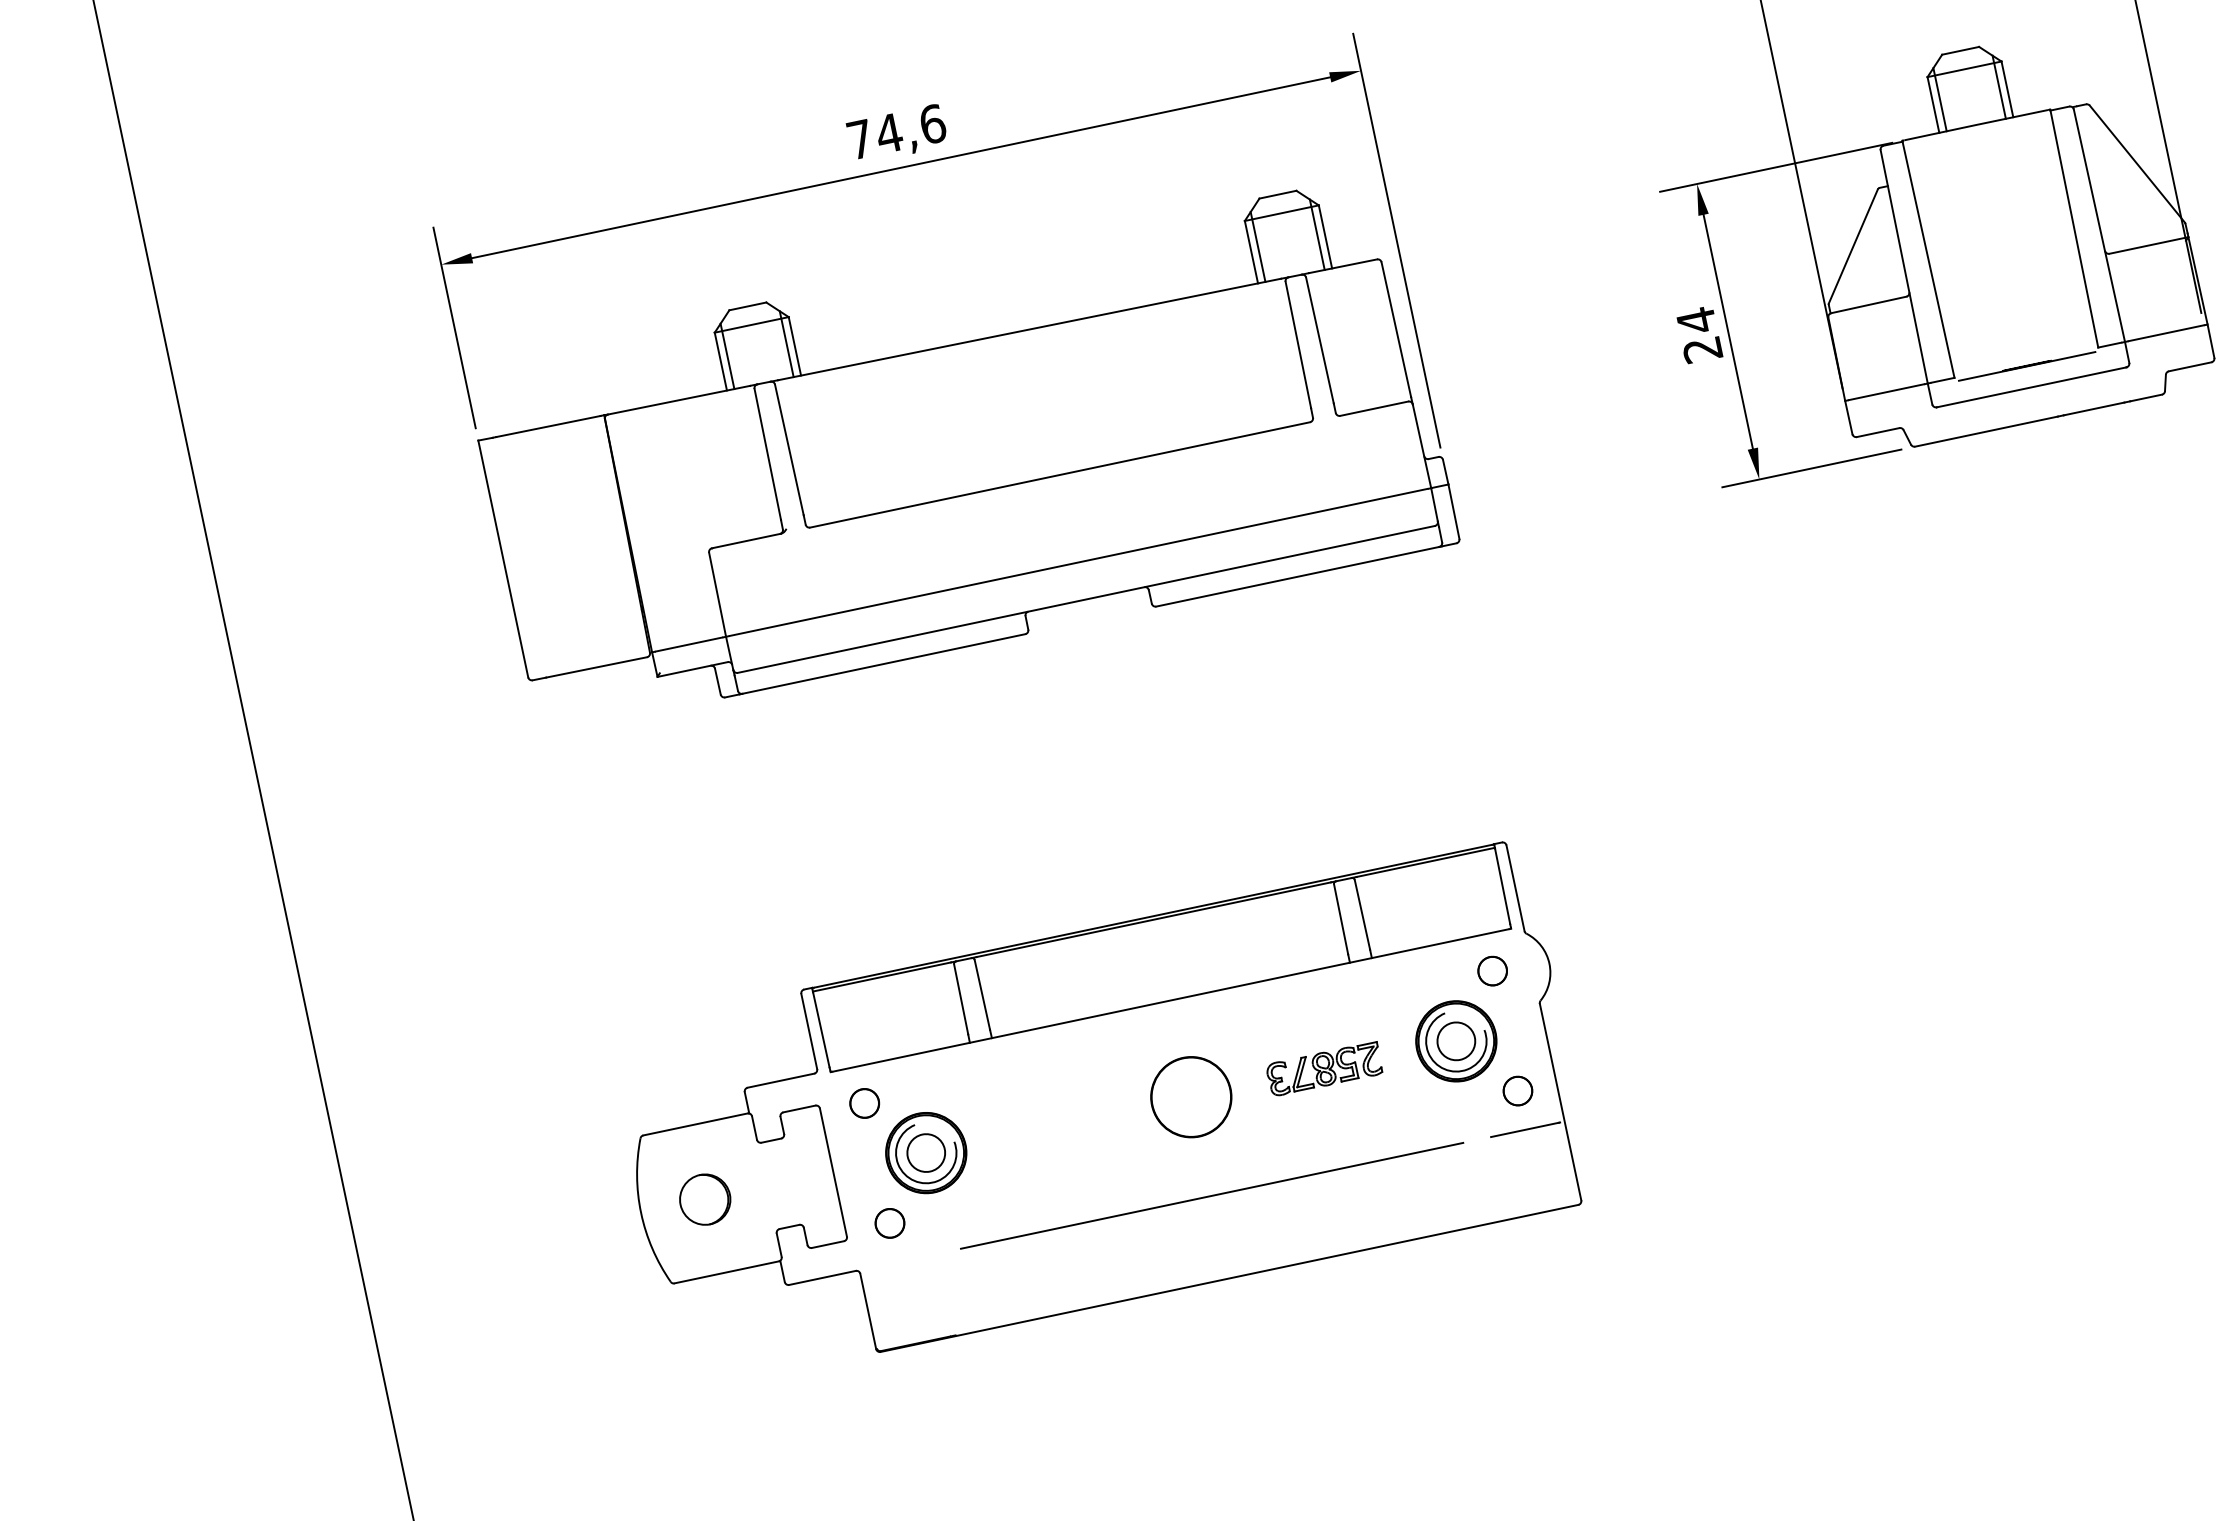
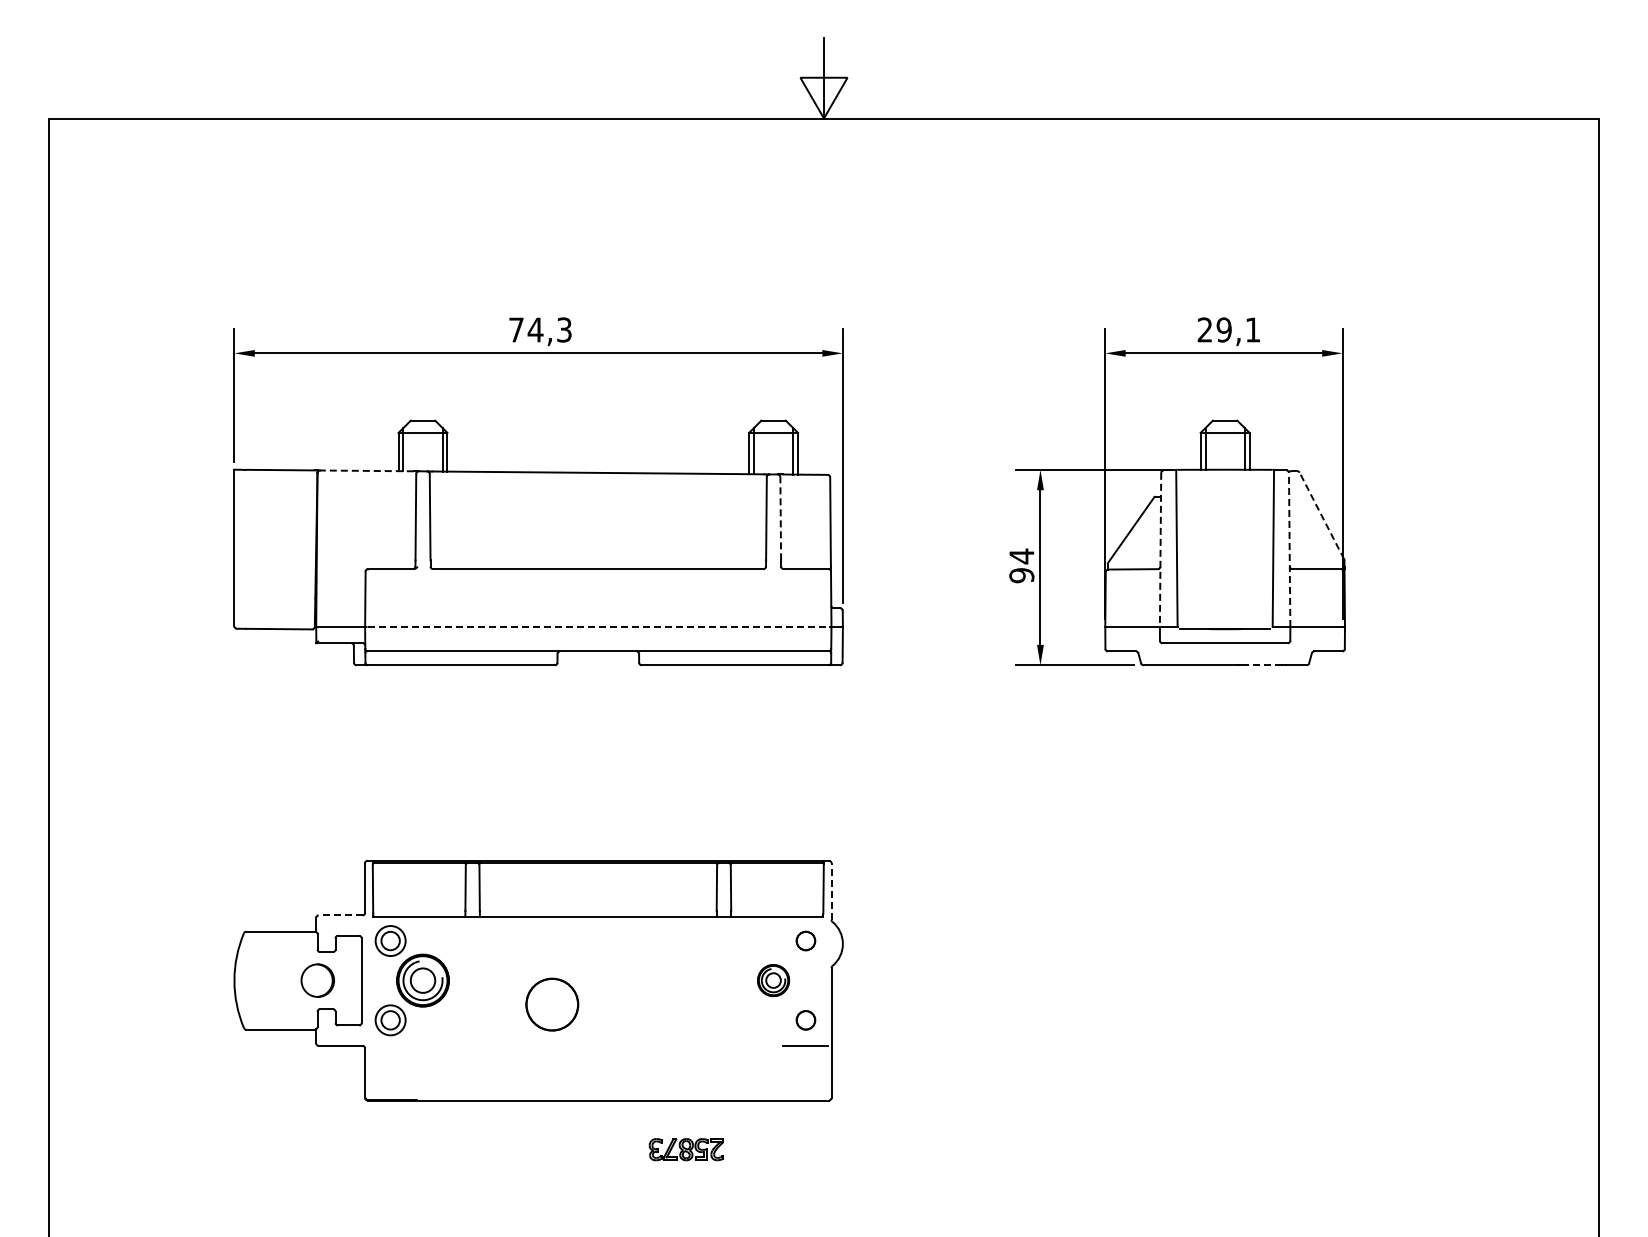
text: (932, 123) -> (564, 329), 74,6 -> 74,3
line: (2136, 164) -> (1321, 516), solid -> dashed
line: (2099, 225) -> (1289, 549), solid -> dashed
line: (1904, 267) -> (1160, 550), solid -> dashed
line: (1319, 340) -> (780, 518), solid -> dashed
text: (1702, 349) -> (1021, 575), 24 -> 94
line: (678, 399) -> (366, 470), solid -> dashed
line: (2093, 409) -> (1261, 665), solid -> dashed
line: (1078, 561) -> (598, 626), solid -> dashed
line: (1515, 888) -> (831, 891), solid -> dashed
part: (1456, 1041) -> (773, 980), size x0.6
part: (1323, 1069) -> (685, 1149), moved
line: (780, 1080) -> (340, 915), solid -> dashed
circle: (1191, 1096) -> (552, 1004), moved
circle: (864, 1102) -> (390, 940), size x1.6
line: (1212, 1195) -> (598, 1045), removed
part: (704, 1199) -> (317, 980), moved
circle: (889, 1222) -> (390, 1019), size x1.6

